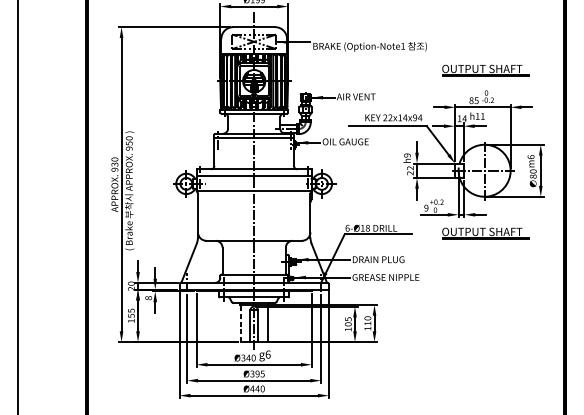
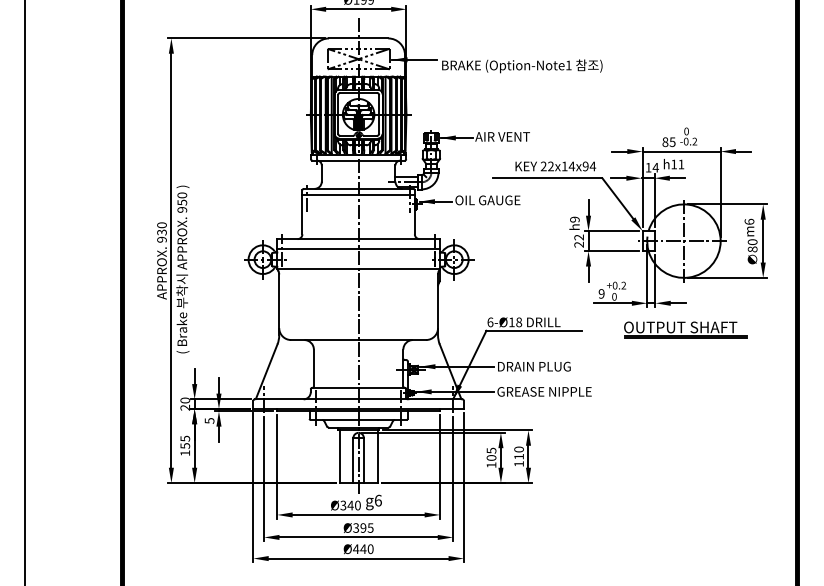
part: (485, 70) -> (685, 99), removed
text: (148, 297) -> (209, 420), 8 -> 5
line: (240, 323) -> (339, 456), dashed -> solid

